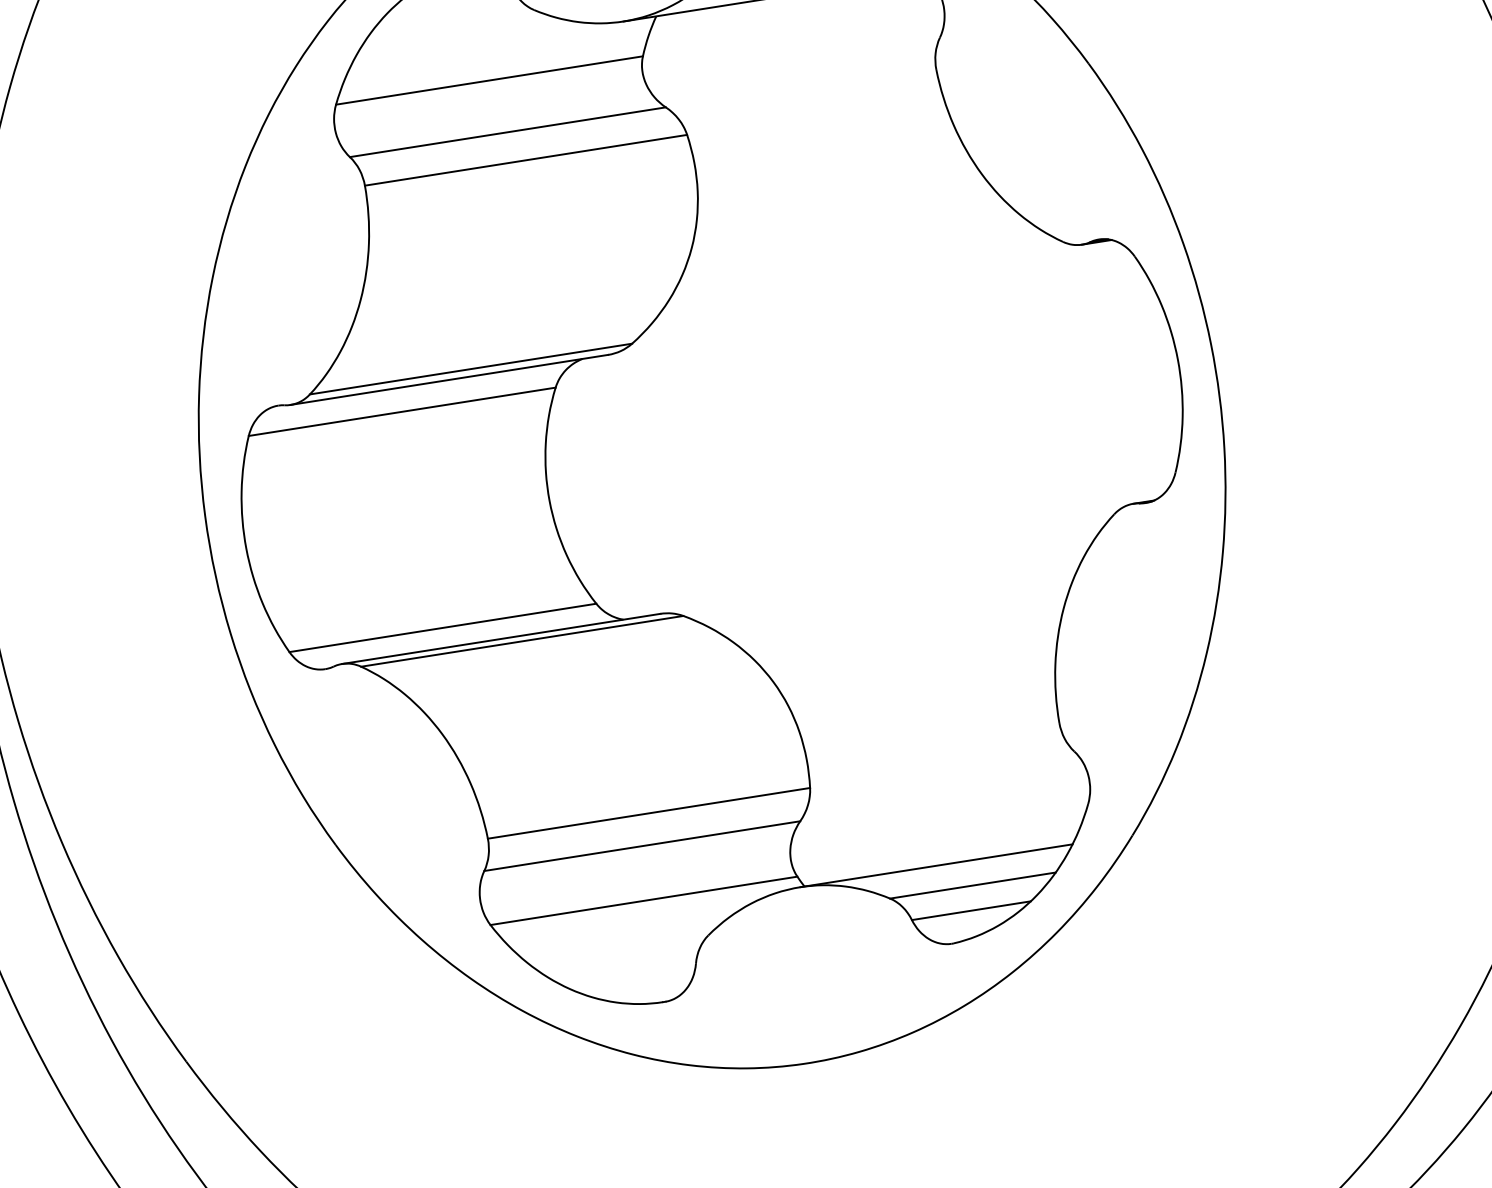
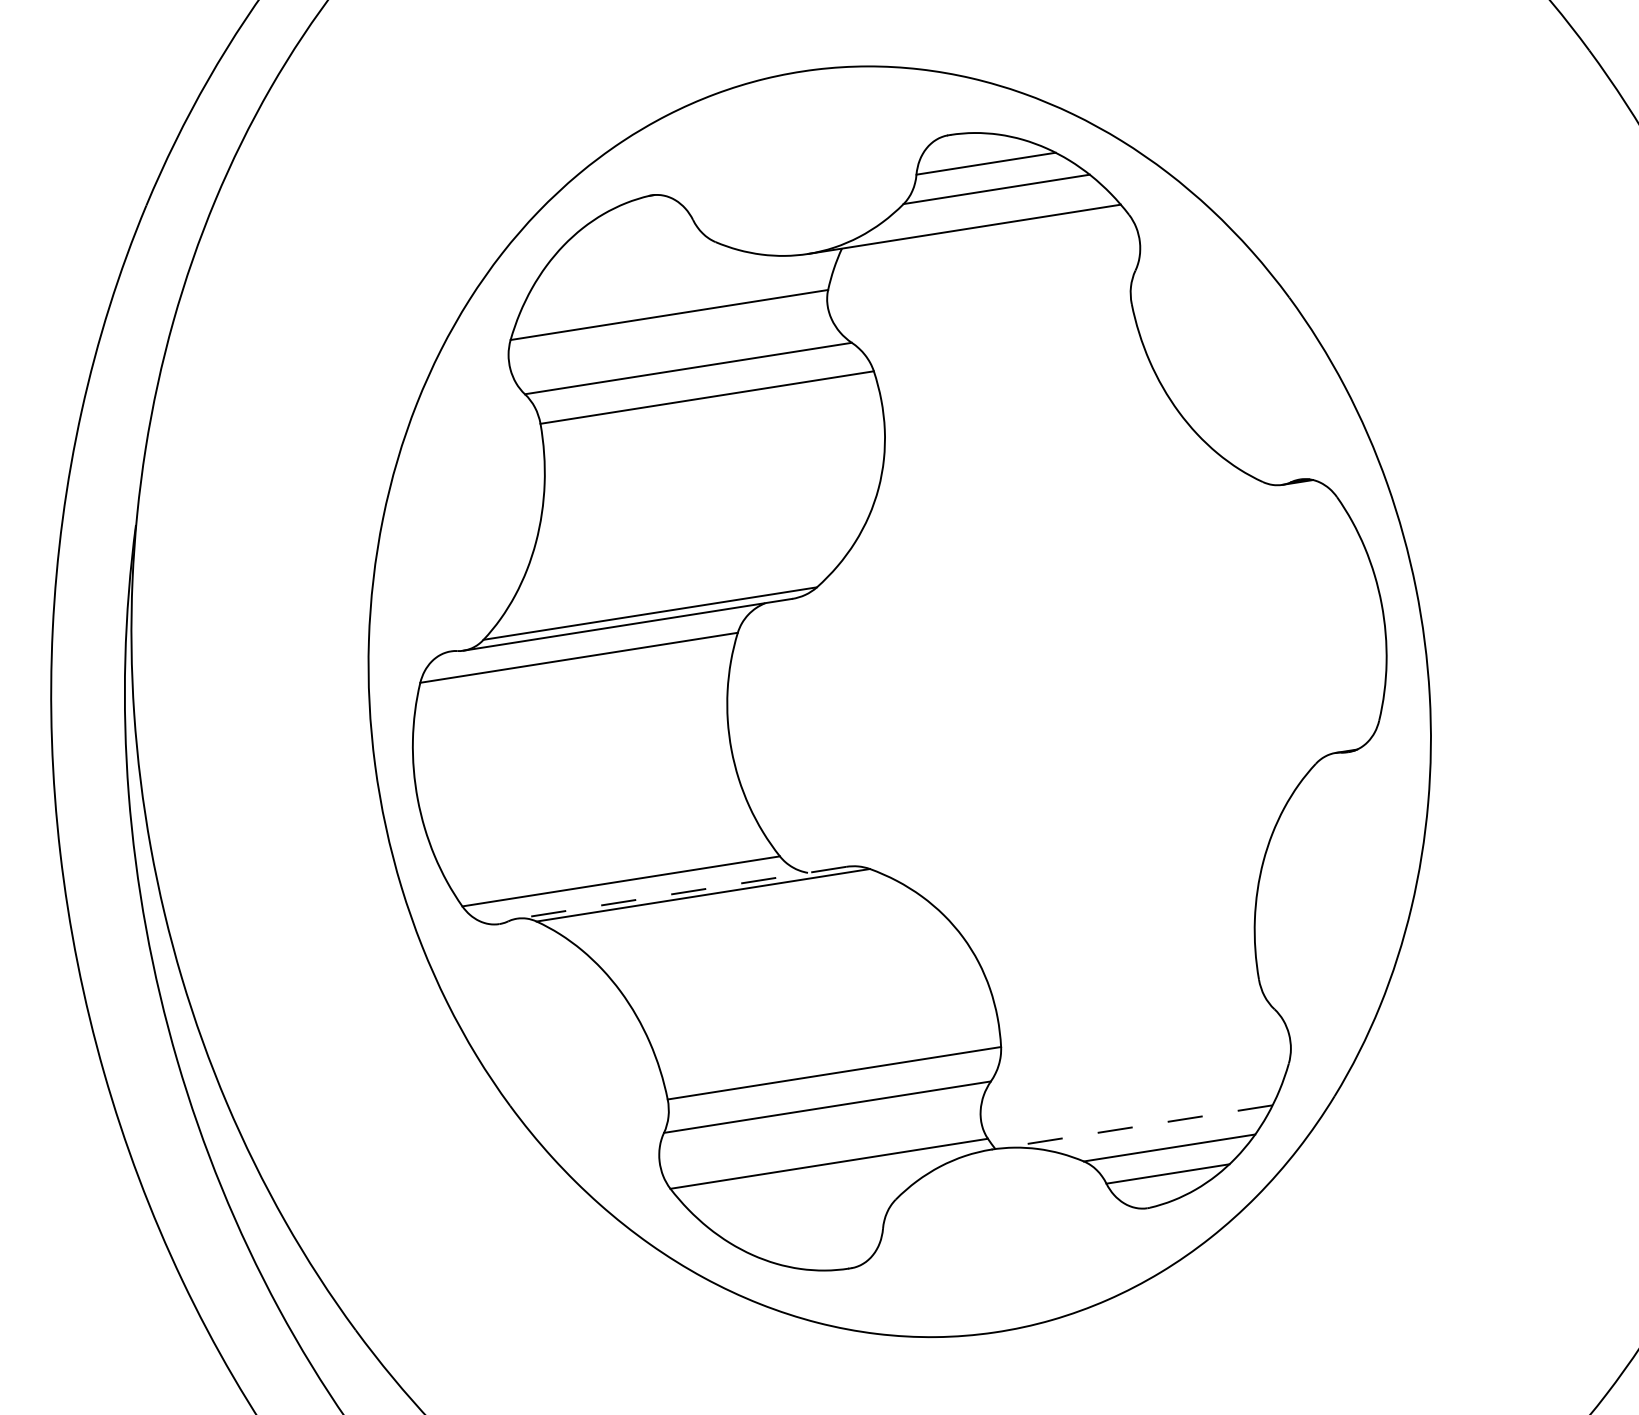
line: (501, 638) -> (681, 892), solid -> dashed
line: (936, 865) -> (1131, 1127), solid -> dashed

